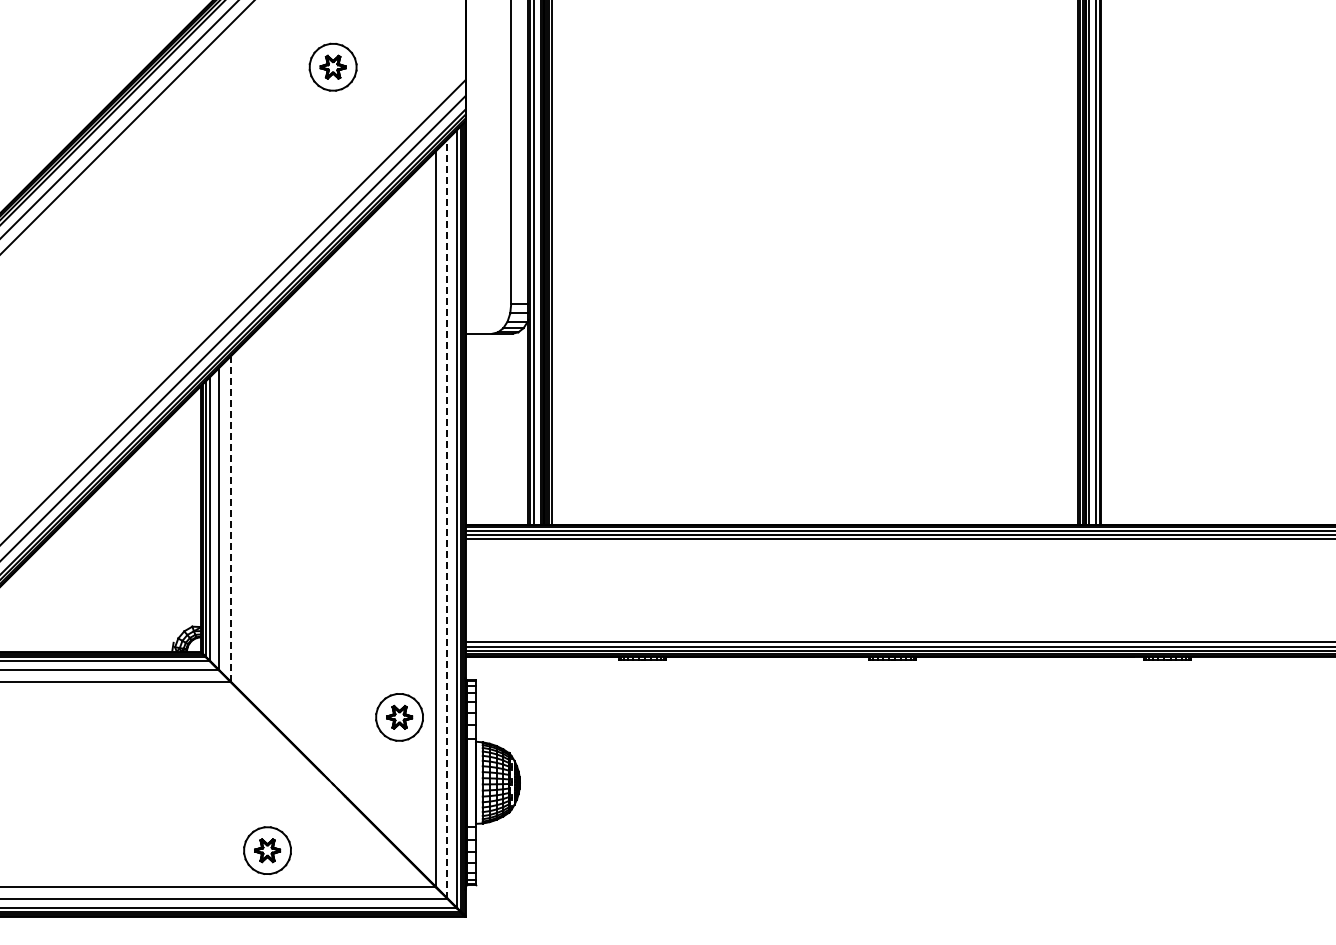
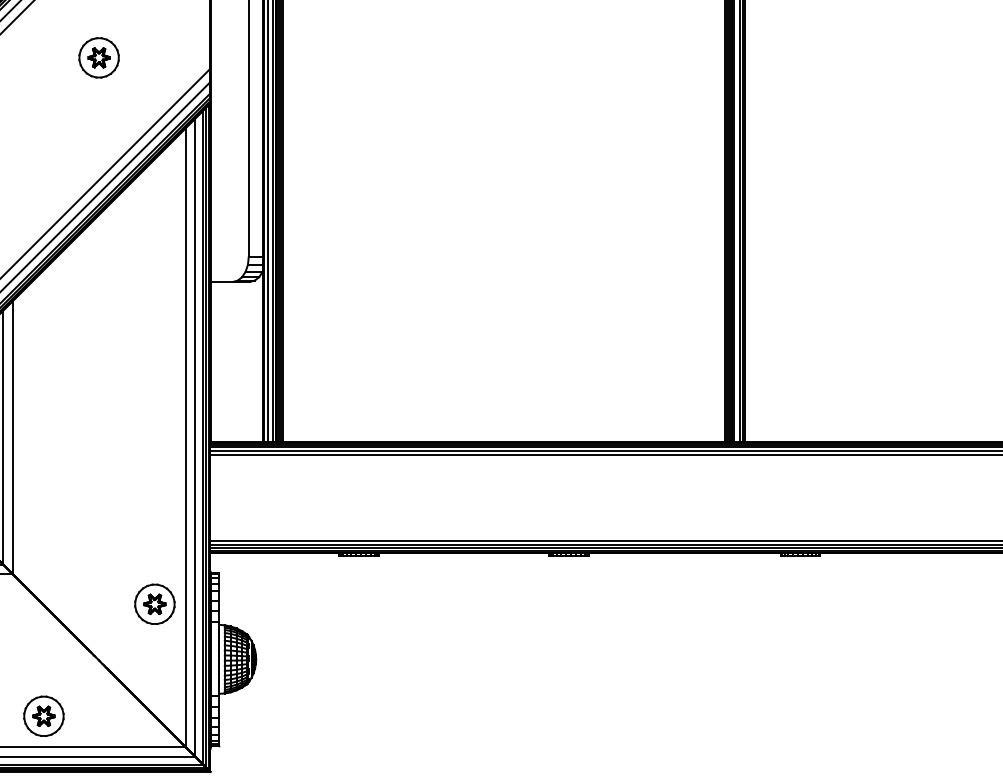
line: (447, 518) -> (195, 437), dashed -> solid
line: (230, 519) -> (12, 437), dashed -> solid

